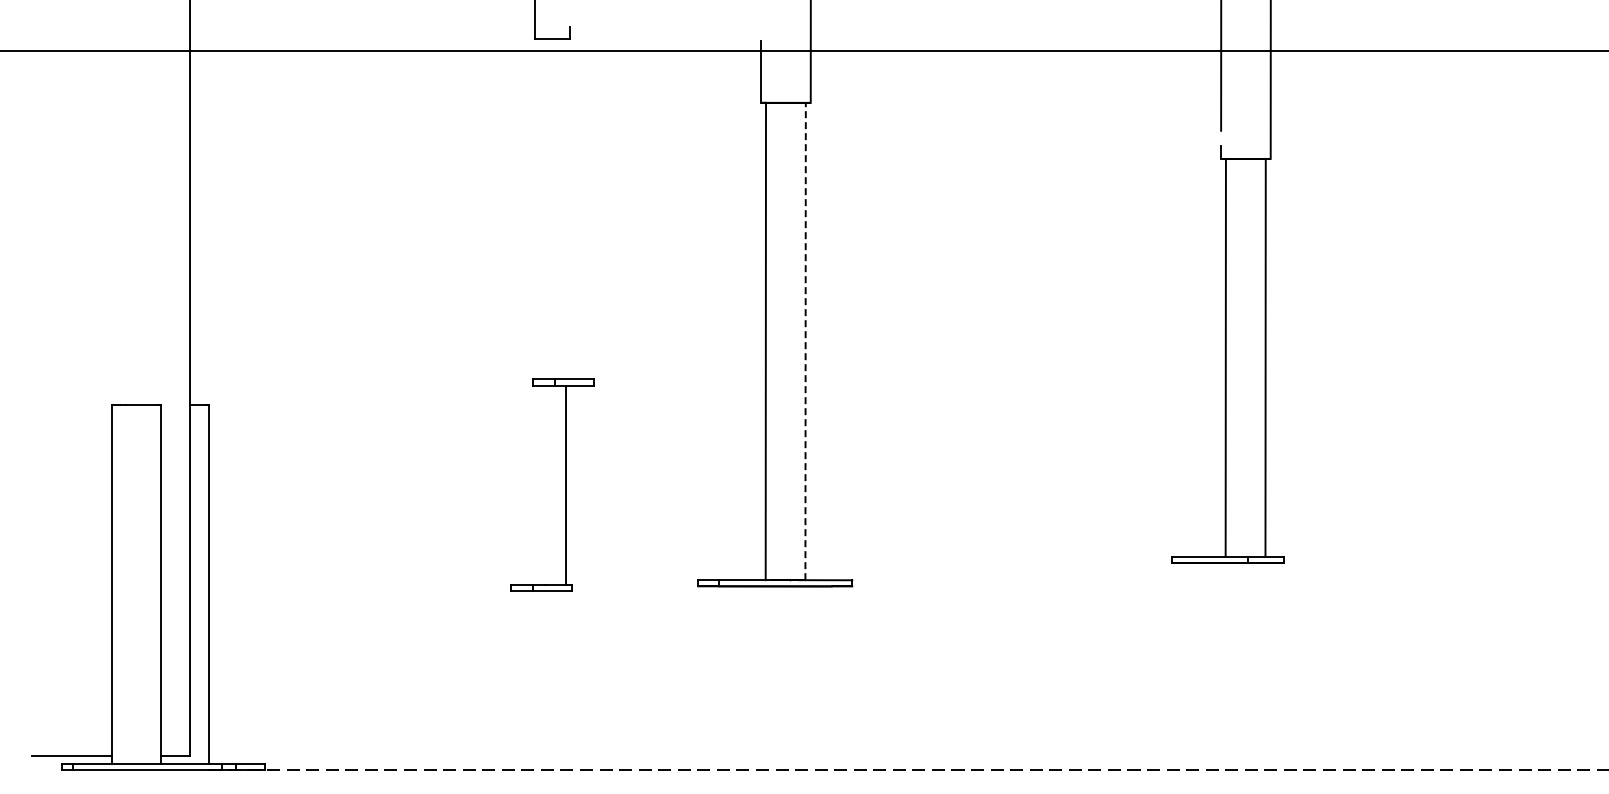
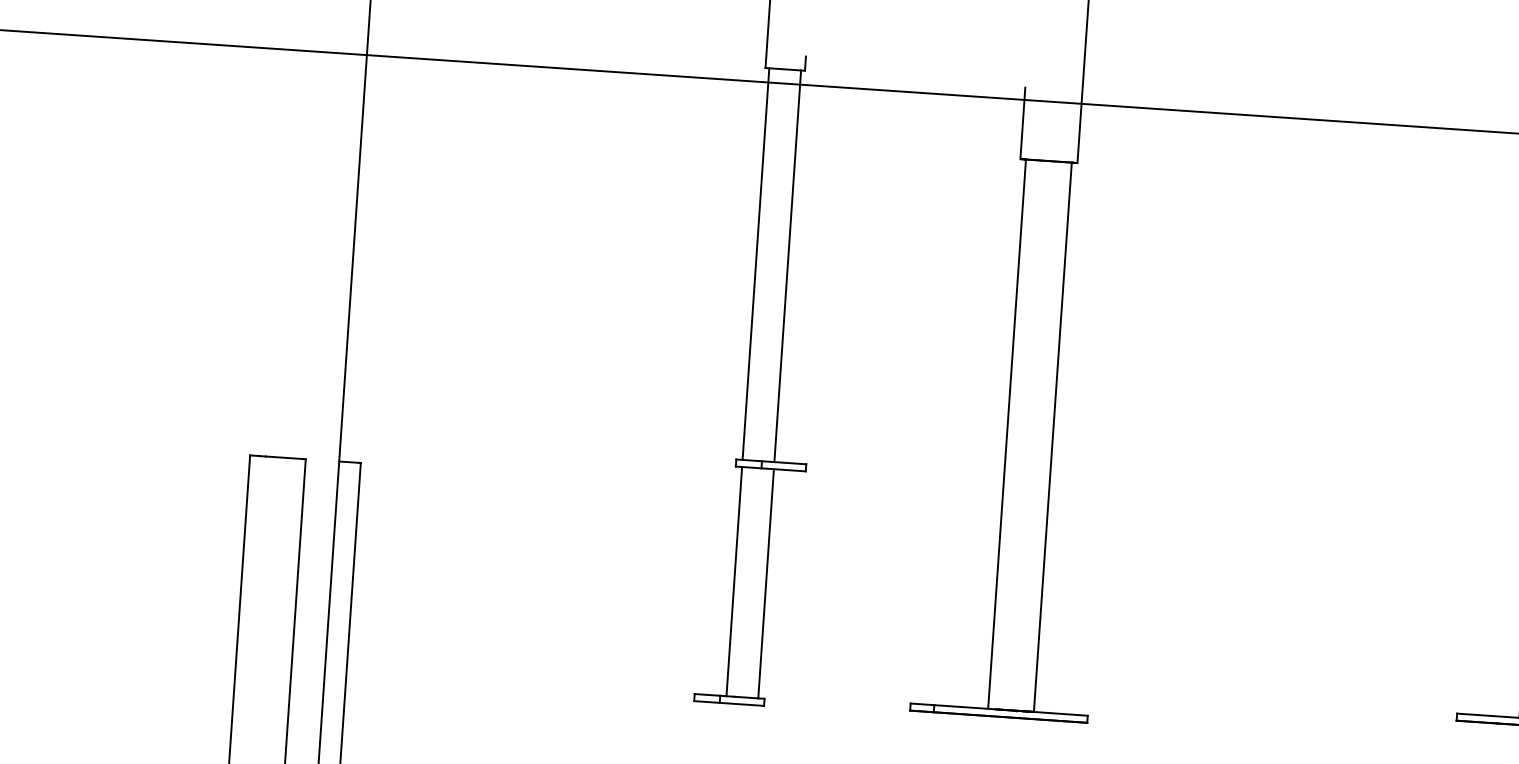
line: (538, 209) -> (755, 264), added
line: (566, 209) -> (787, 266), added
line: (805, 341) -> (1052, 437), dashed -> solid
line: (538, 484) -> (734, 580), added

